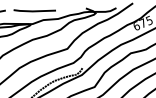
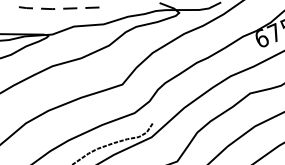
line: (33, 11) -> (54, 9), solid -> dashed

